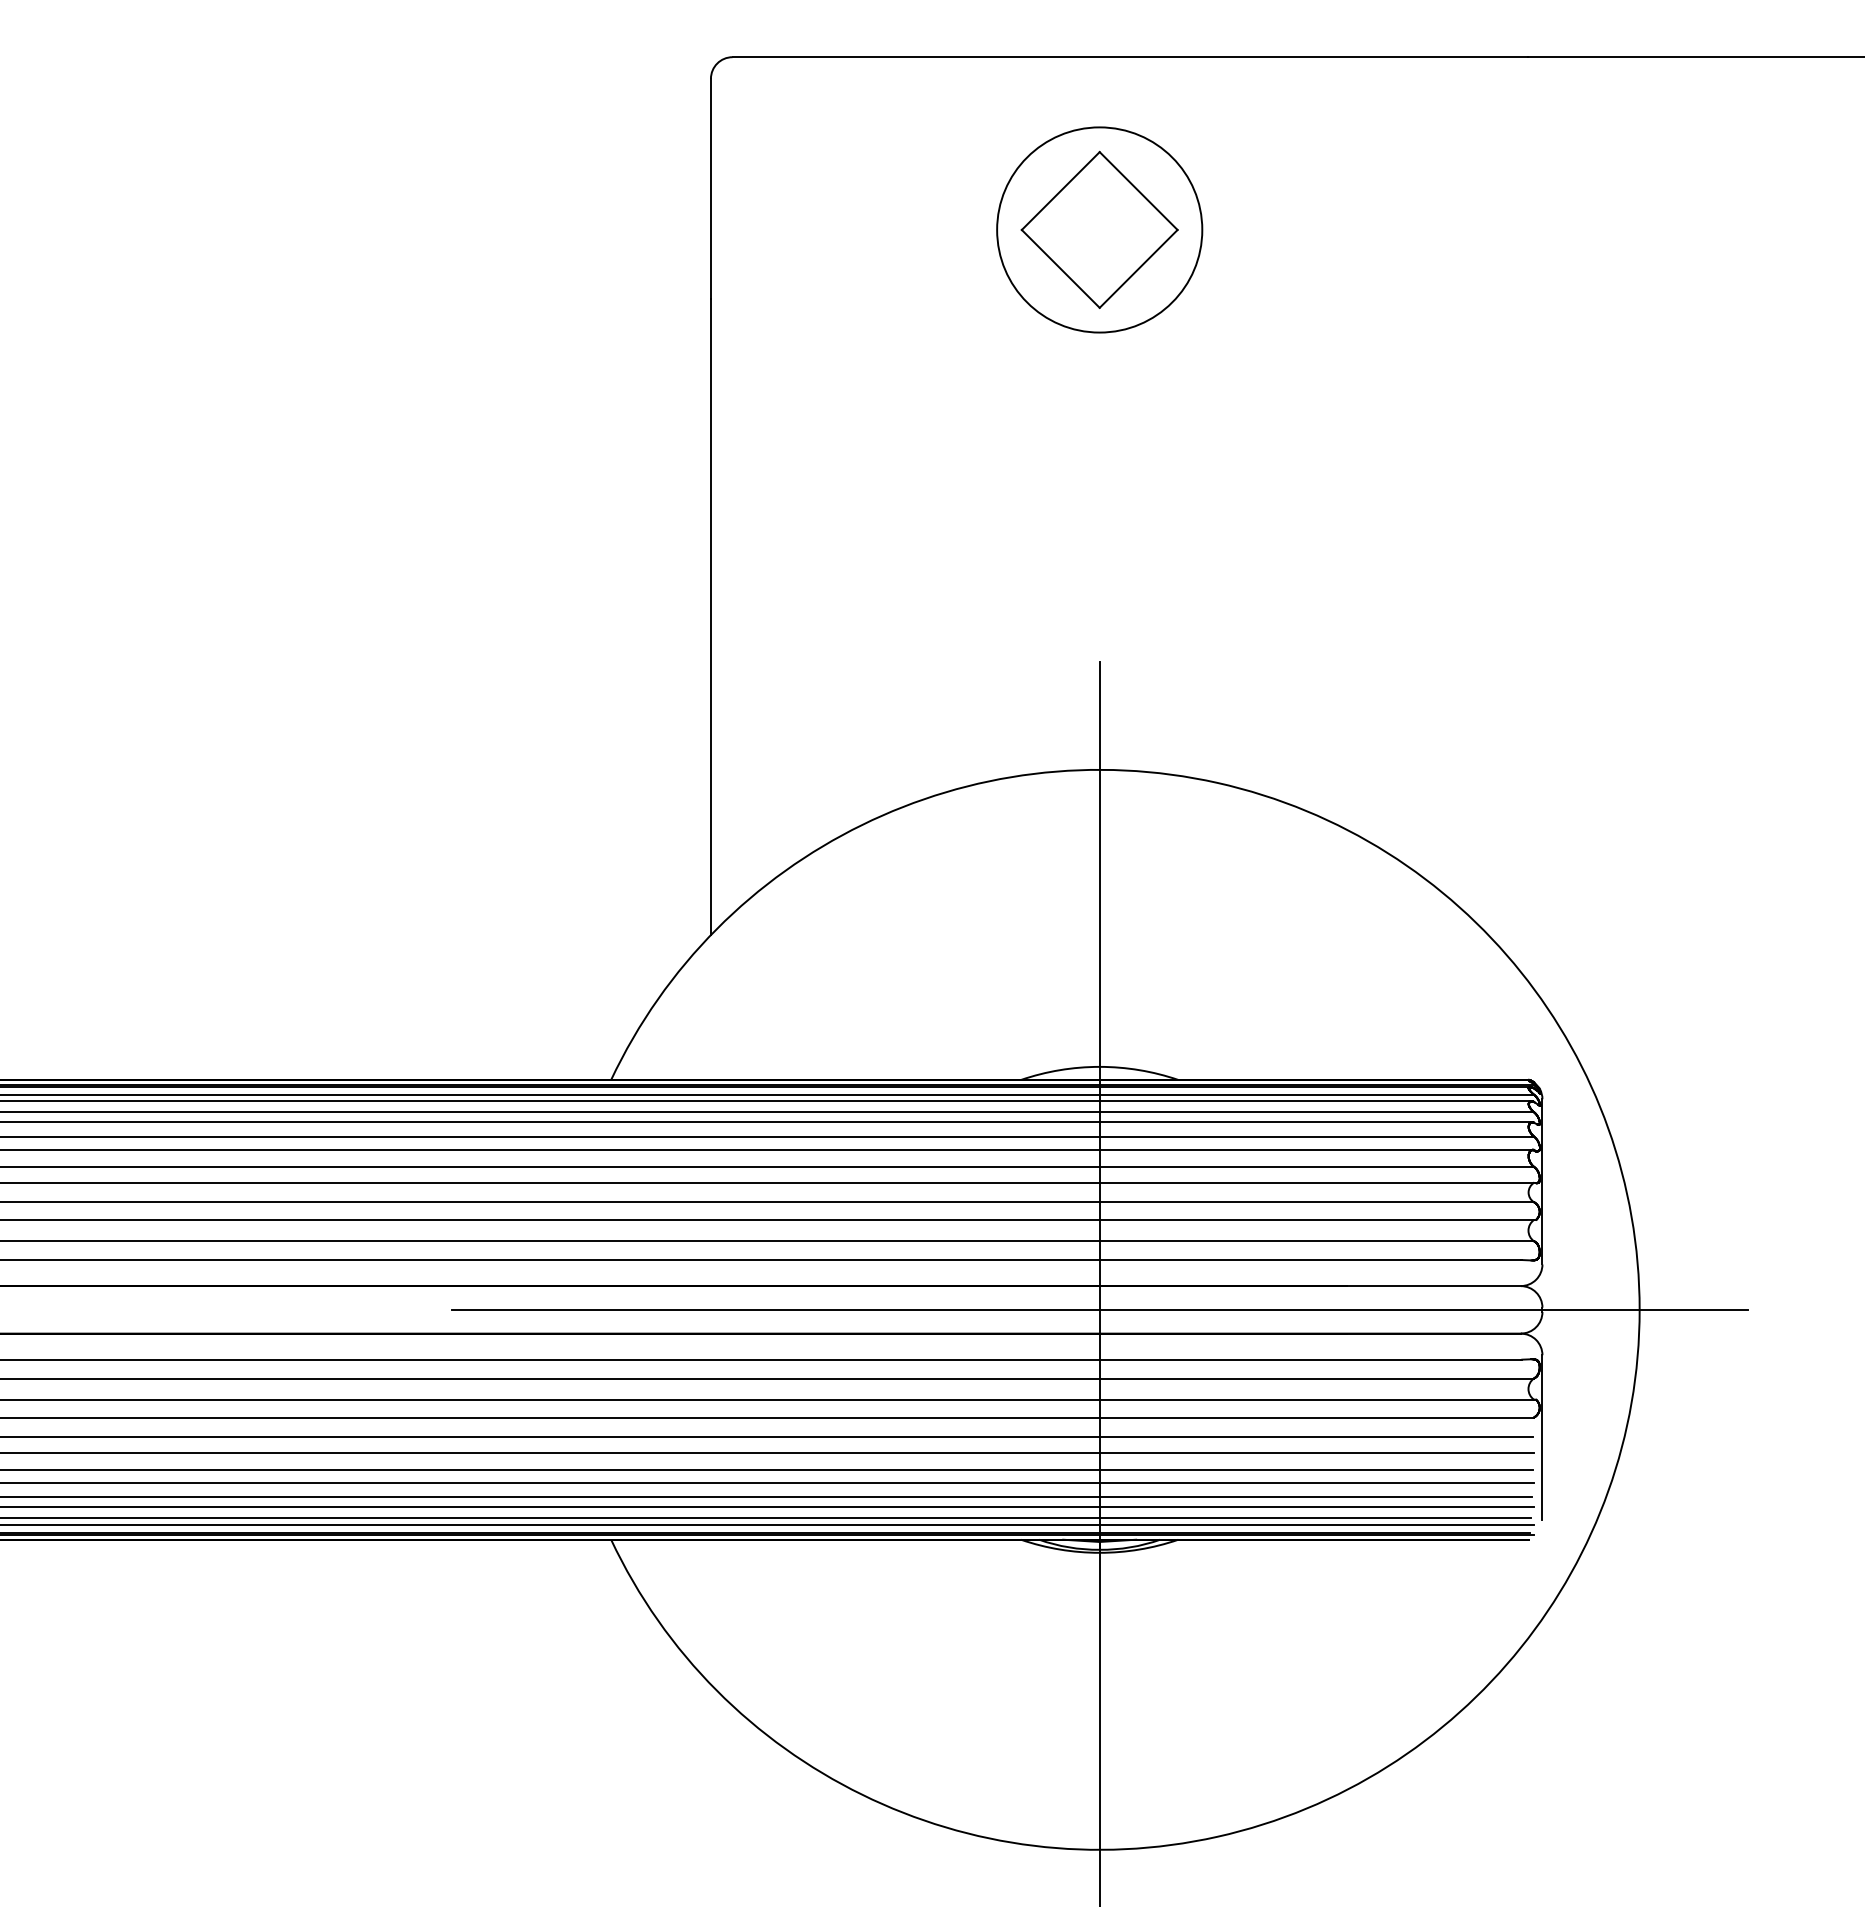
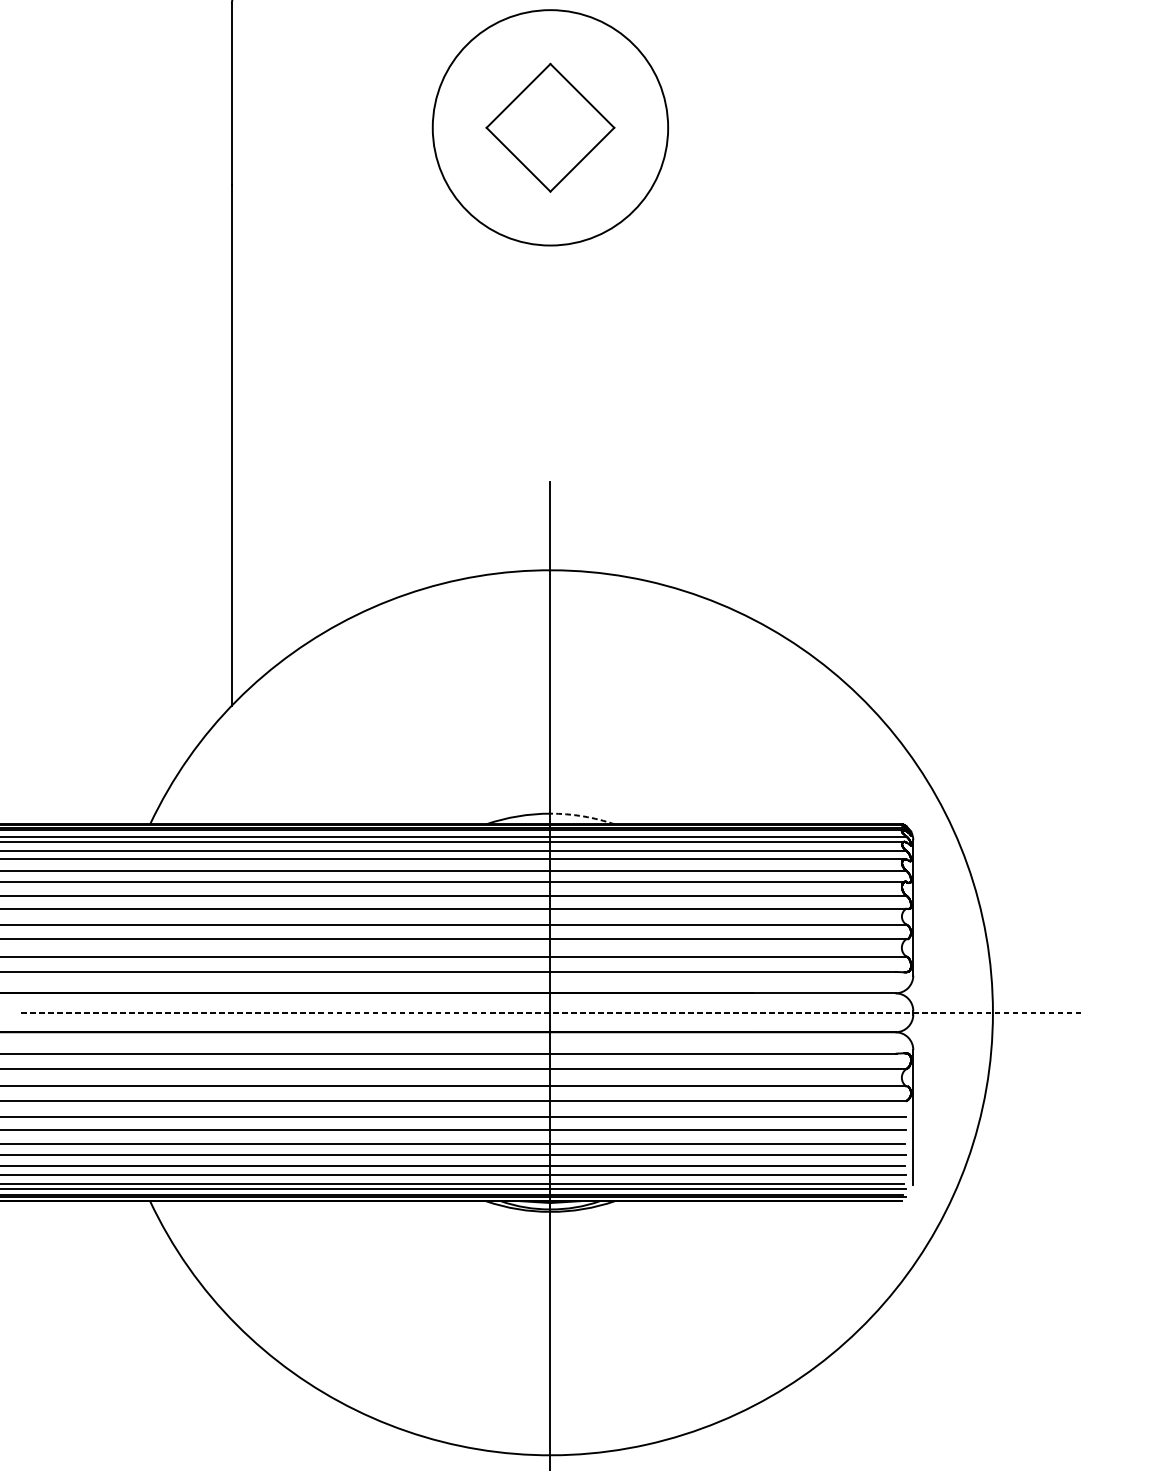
circle: (1099, 229) -> (550, 127), size x1.4
arc: (1139, 1070) -> (583, 816), solid -> dashed
line: (1099, 1309) -> (550, 1012), solid -> dashed

